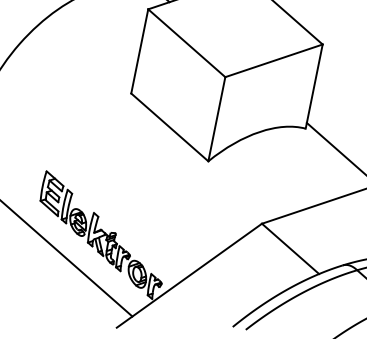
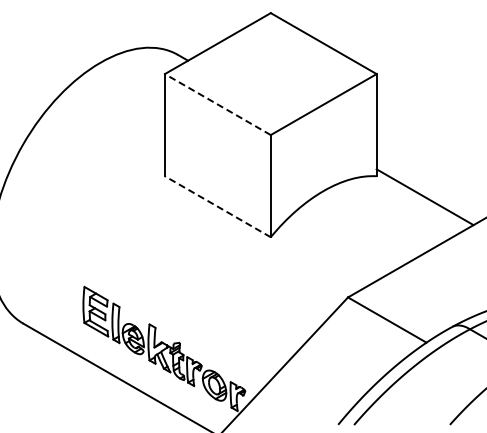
line: (186, 43) -> (217, 104), solid -> dashed
line: (169, 127) -> (217, 206), solid -> dashed

